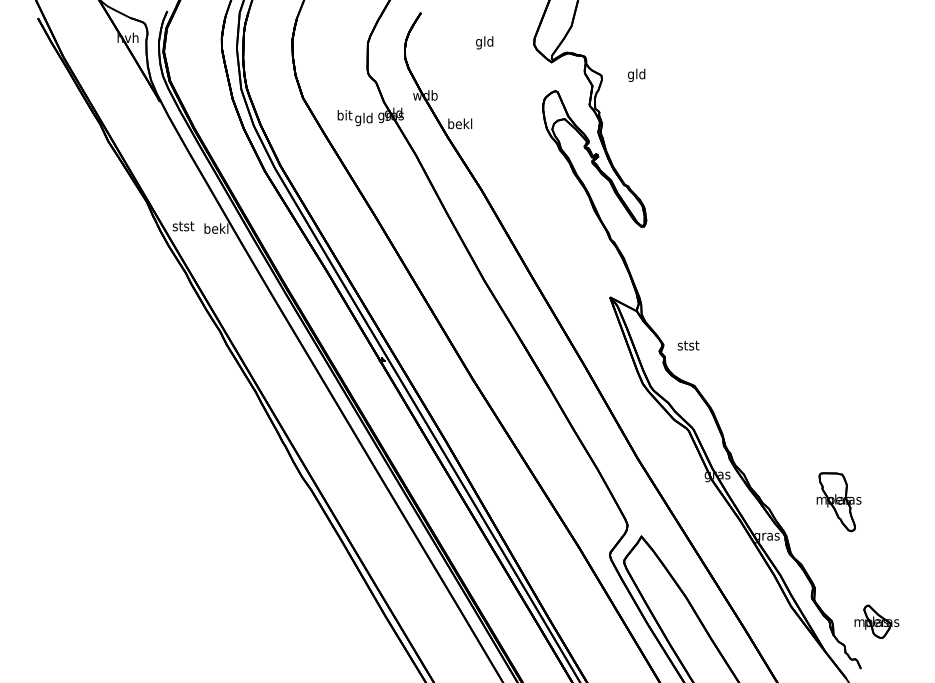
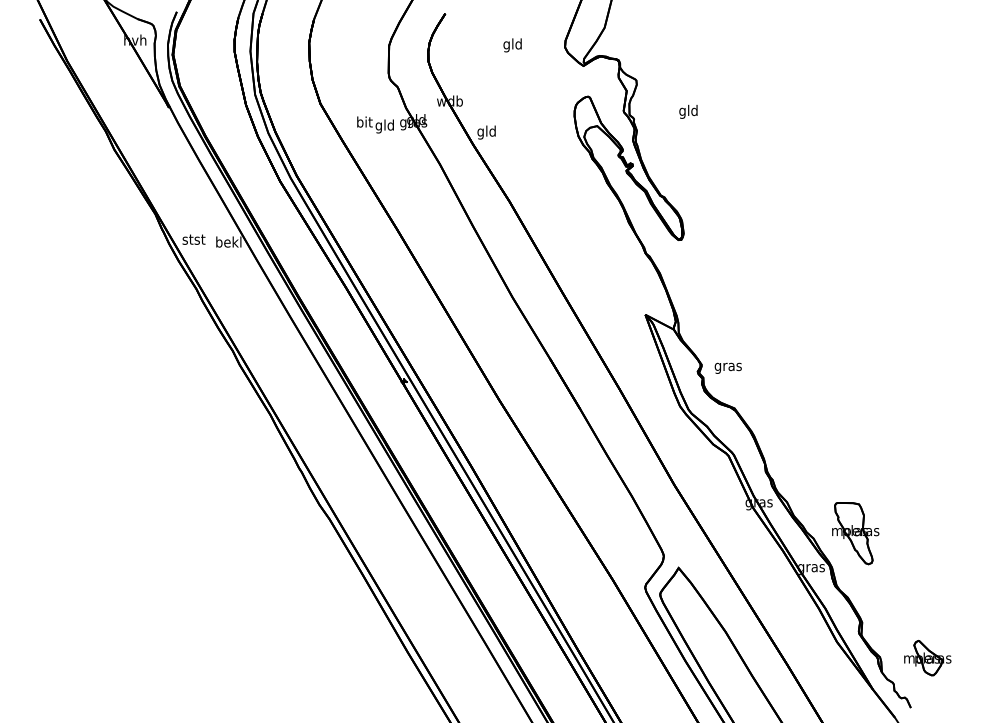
text: (636, 75) -> (688, 111), moved
text: (459, 125) -> (486, 132), bekl -> gld
text: (687, 346) -> (727, 366), stst -> gras
part: (838, 502) -> (855, 533), moved

